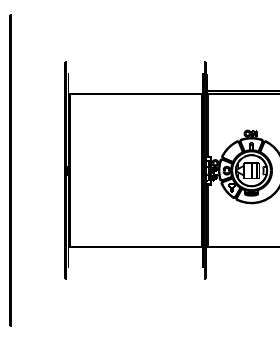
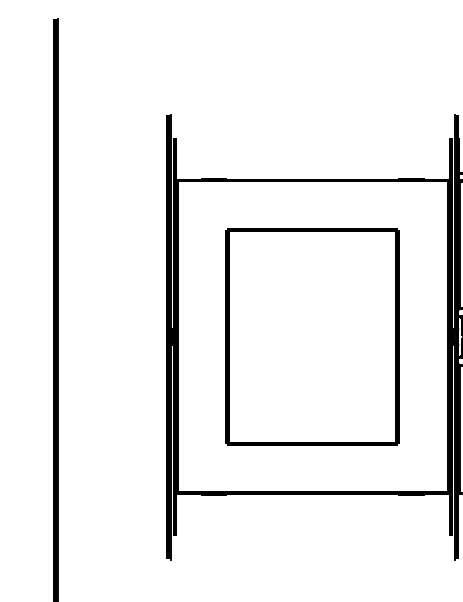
part: (135, 170) -> (312, 336), added

